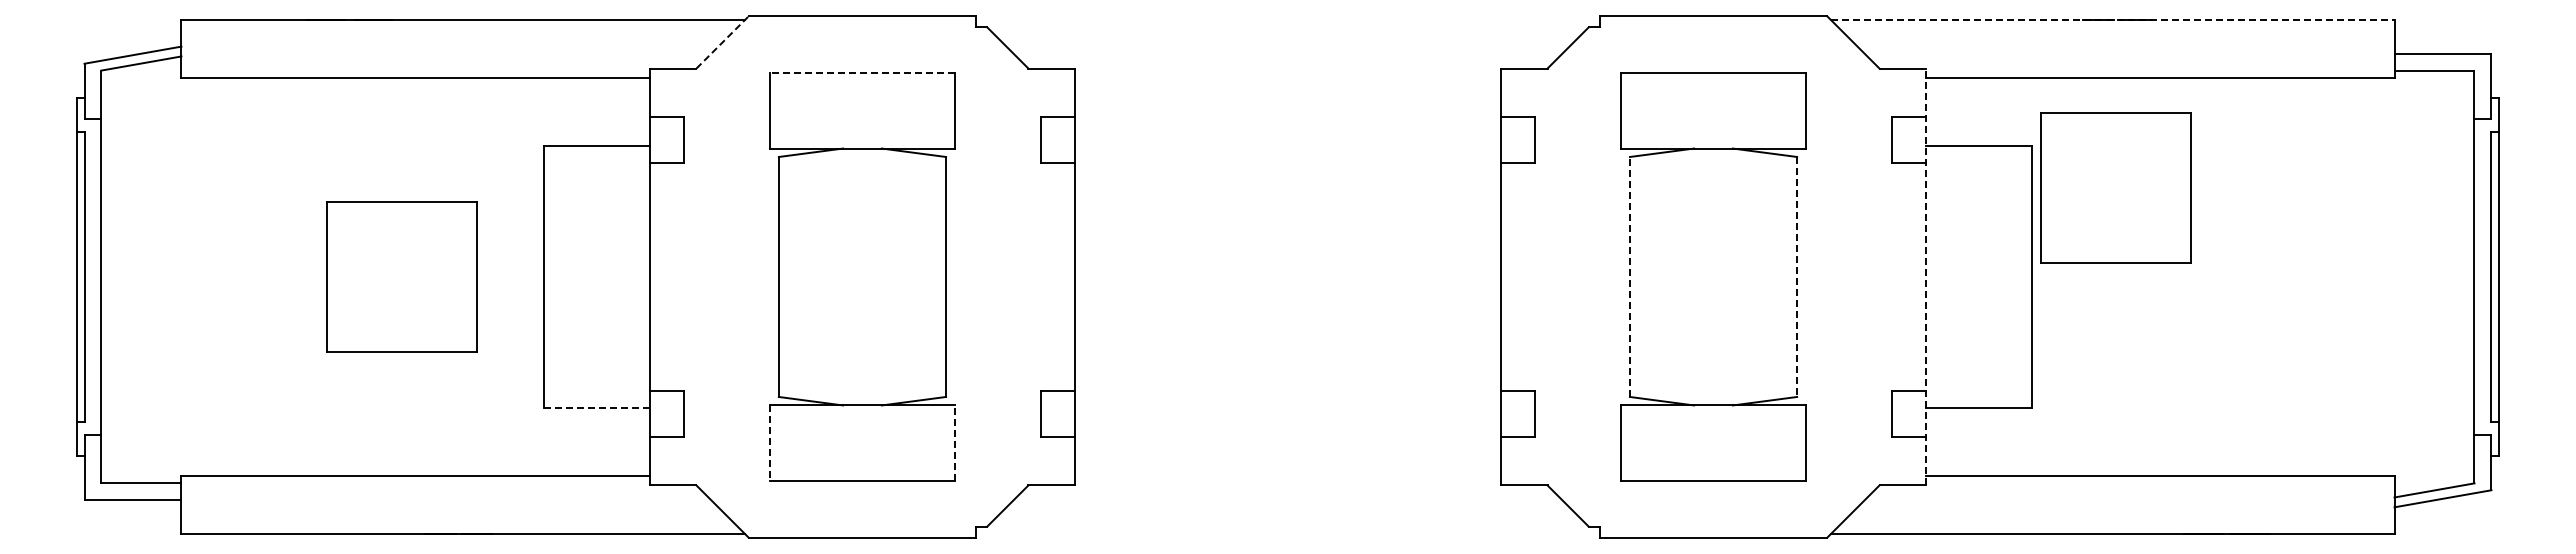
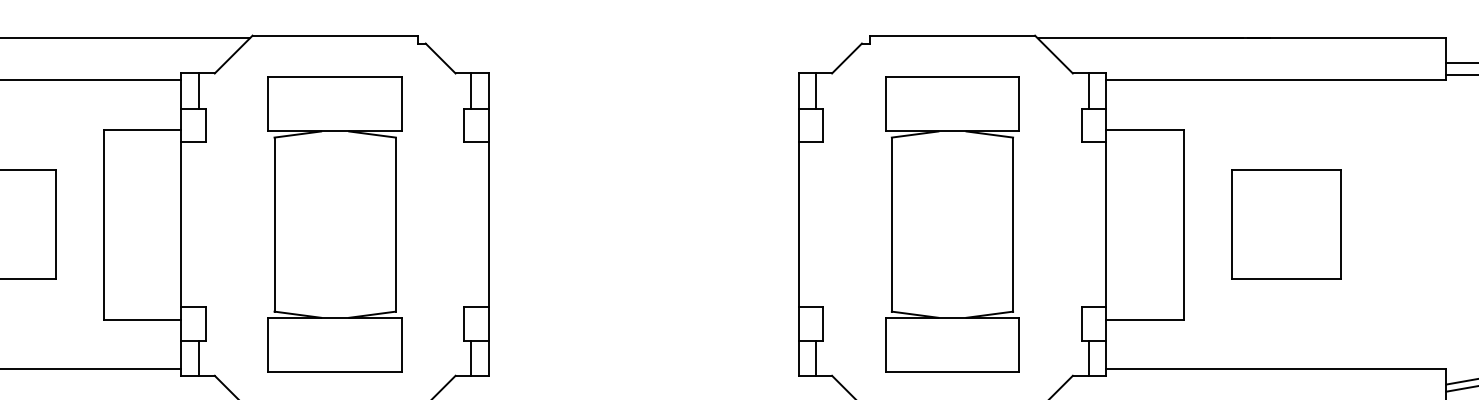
line: (2112, 20) -> (1241, 38), dashed -> solid
line: (722, 42) -> (233, 54), dashed -> solid
line: (861, 73) -> (334, 77), dashed -> solid
line: (674, 92) -> (198, 90), added
line: (1050, 92) -> (471, 90), added
line: (1525, 92) -> (816, 90), added
line: (1901, 92) -> (1088, 90), added
part: (2115, 187) -> (1286, 224), moved
line: (1629, 276) -> (891, 224), dashed -> solid
line: (1797, 276) -> (1013, 224), dashed -> solid
line: (1925, 276) -> (1106, 224), dashed -> solid
line: (596, 407) -> (142, 319), dashed -> solid
line: (770, 443) -> (268, 345), dashed -> solid
line: (954, 443) -> (401, 345), dashed -> solid
line: (674, 460) -> (198, 357), added
line: (1050, 460) -> (471, 357), added
line: (1525, 460) -> (816, 357), added
line: (1901, 460) -> (1088, 357), added

